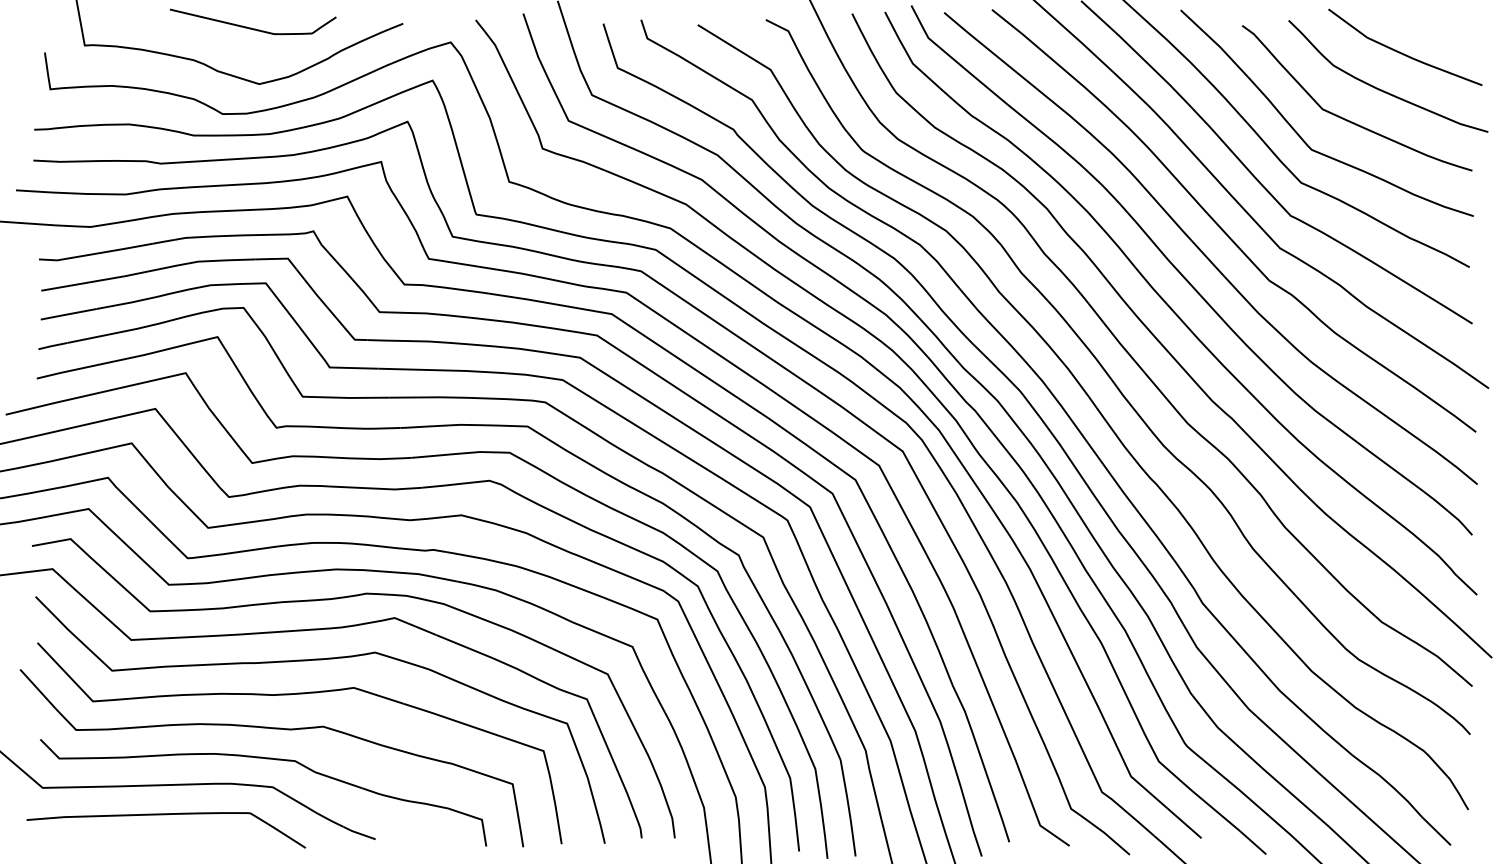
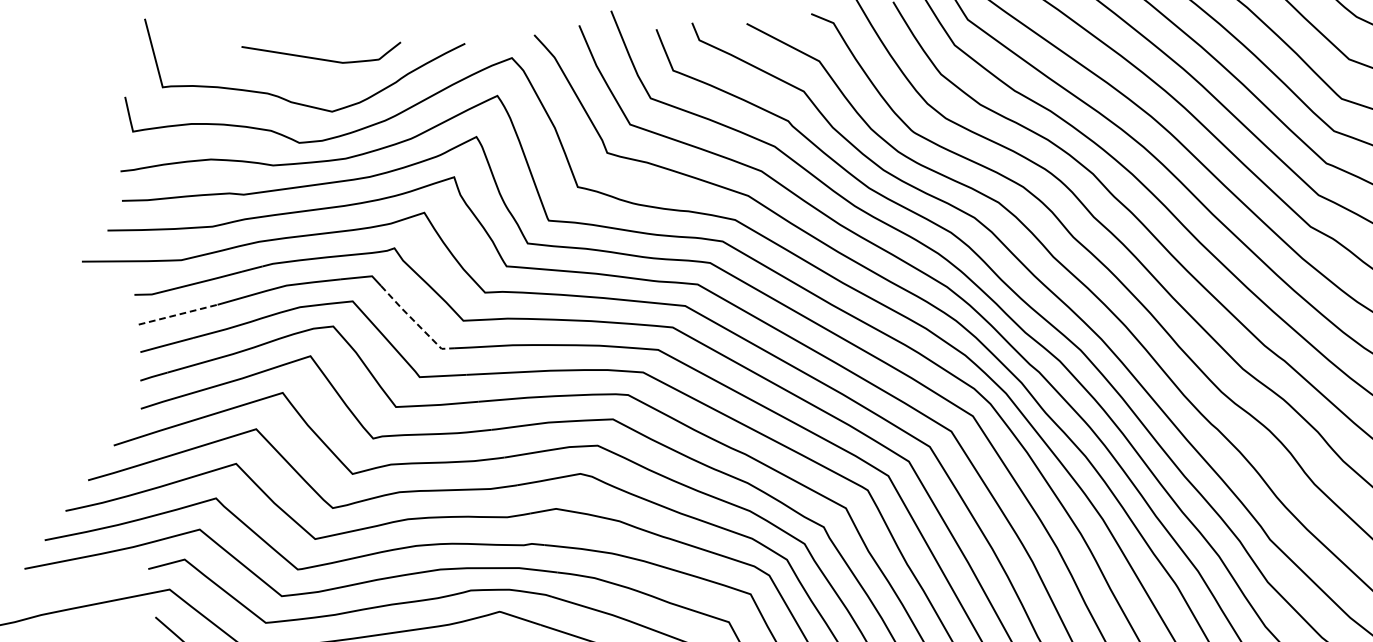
line: (83, 283) -> (178, 314), solid -> dashed
line: (329, 309) -> (415, 321), solid -> dashed

